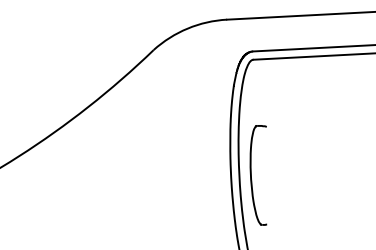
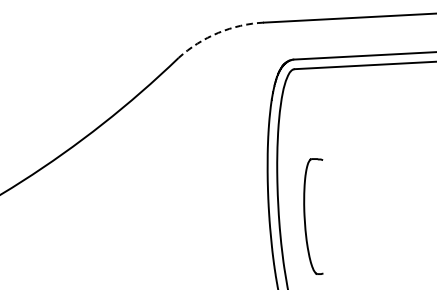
arc: (188, 28) -> (218, 32), solid -> dashed
part: (251, 175) -> (305, 216), moved

